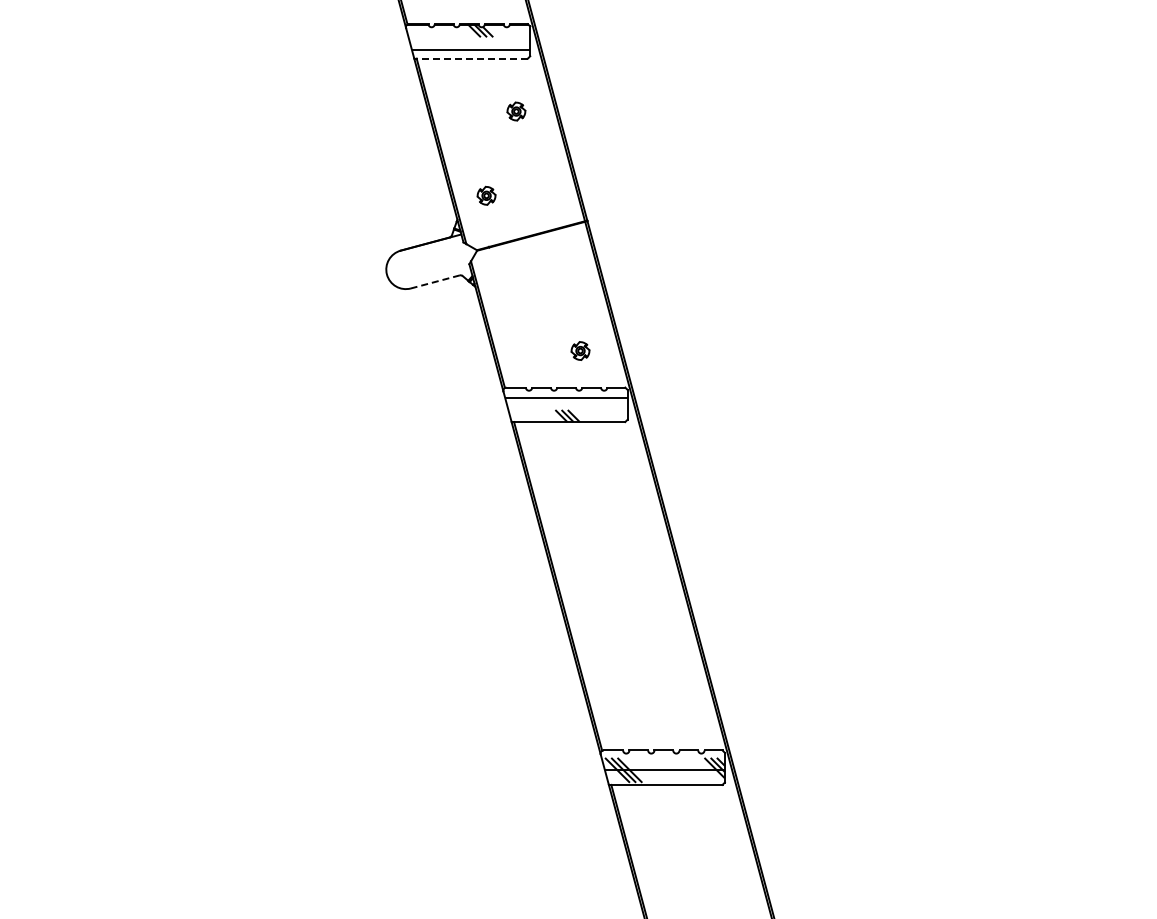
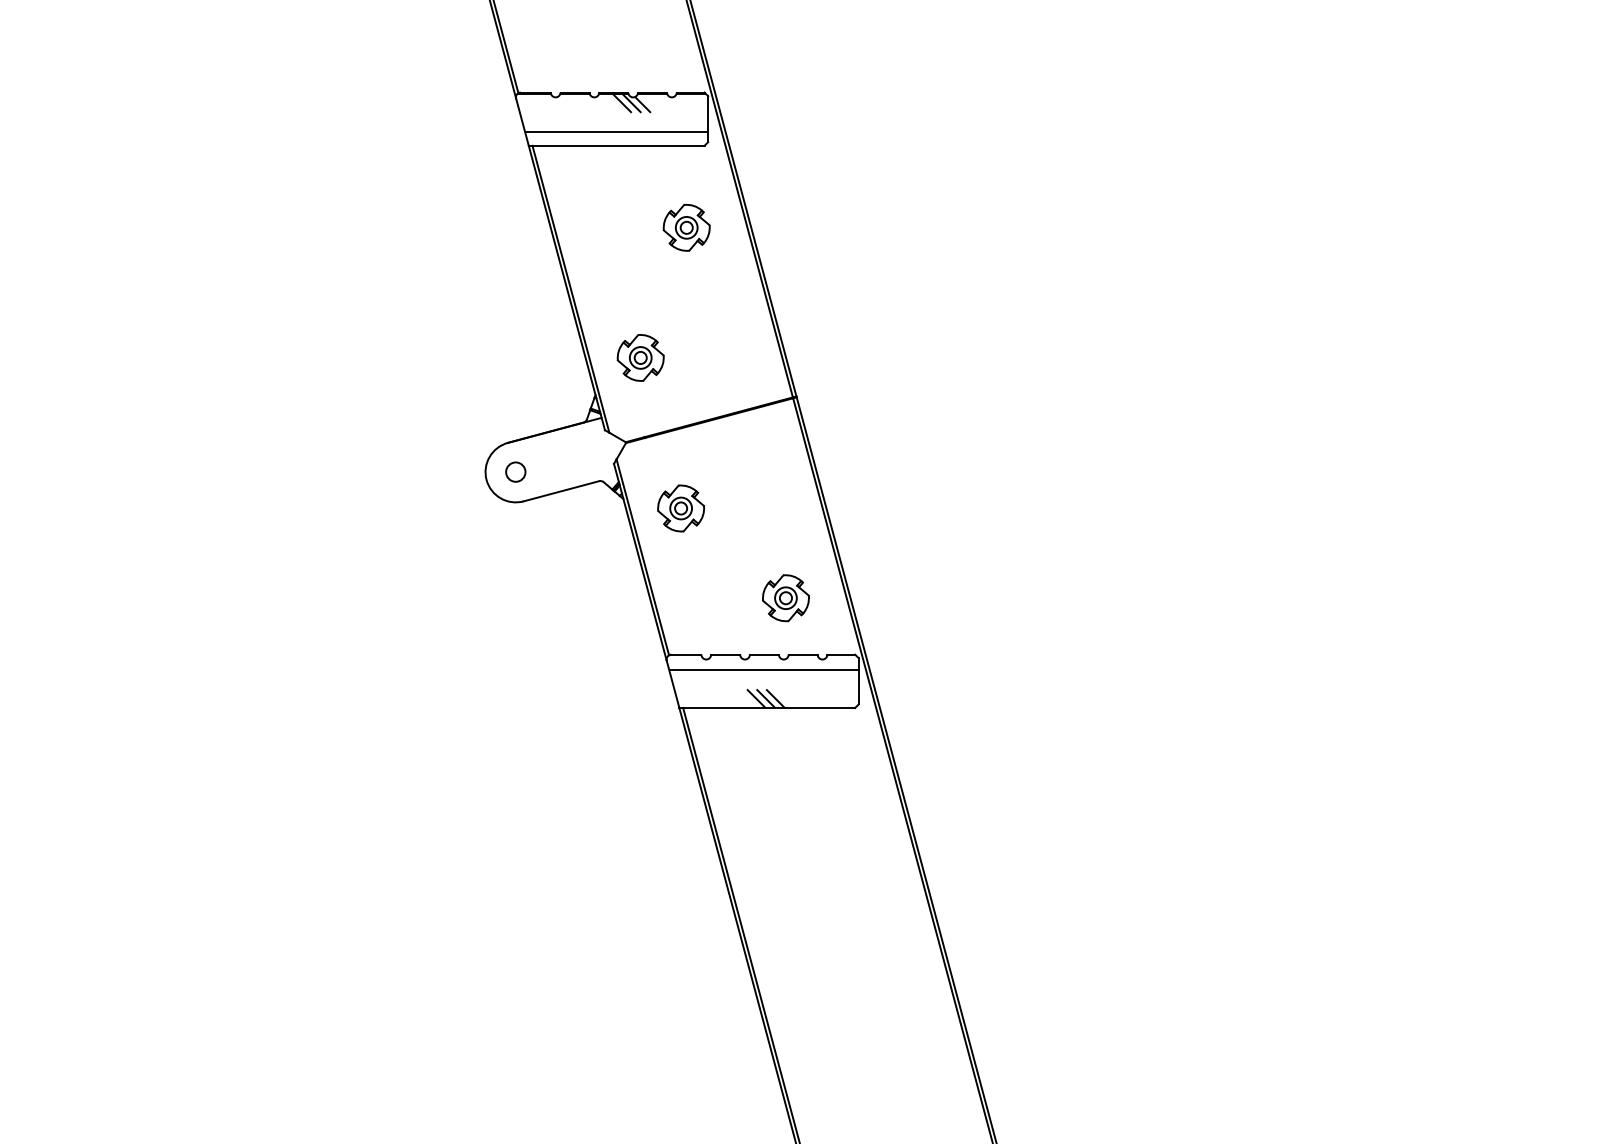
line: (471, 58) -> (617, 145), dashed -> solid
part: (516, 111) -> (686, 227), size x1.67
part: (486, 195) -> (640, 357), size x1.67
circle: (405, 269) -> (515, 472), added
line: (434, 282) -> (560, 492), dashed -> solid
part: (512, 292) -> (680, 507), added
part: (580, 350) -> (785, 597), size x1.67

